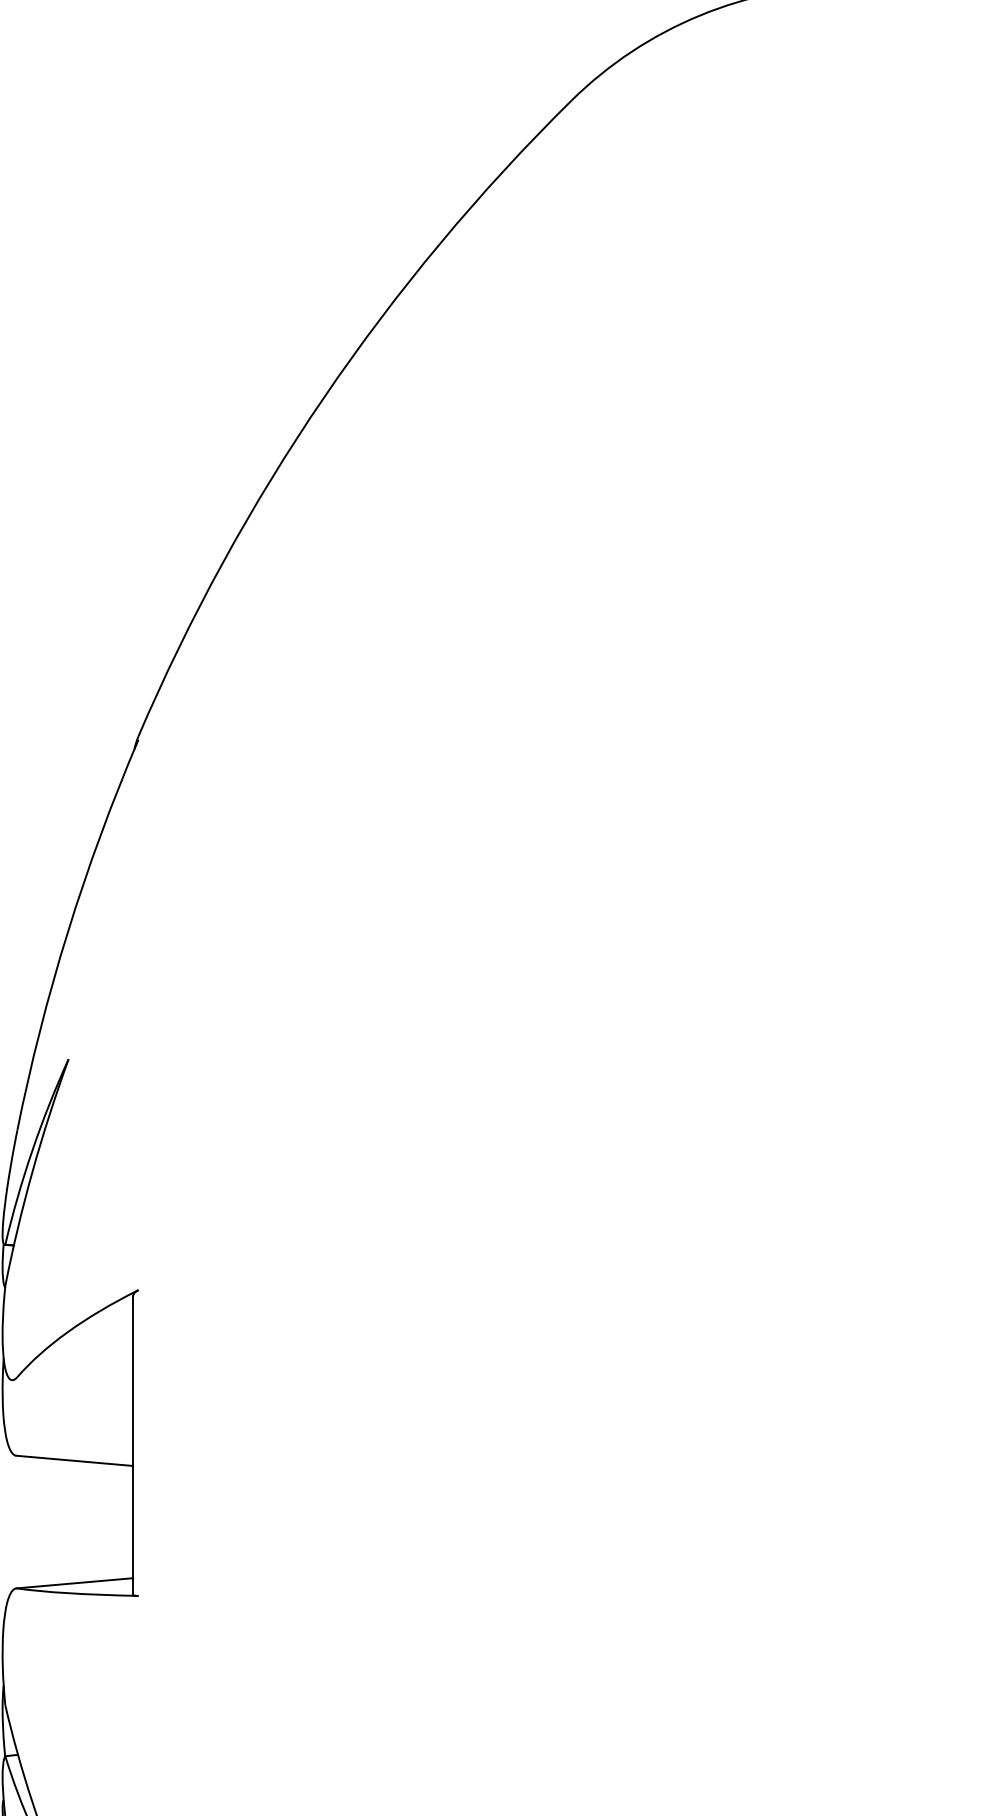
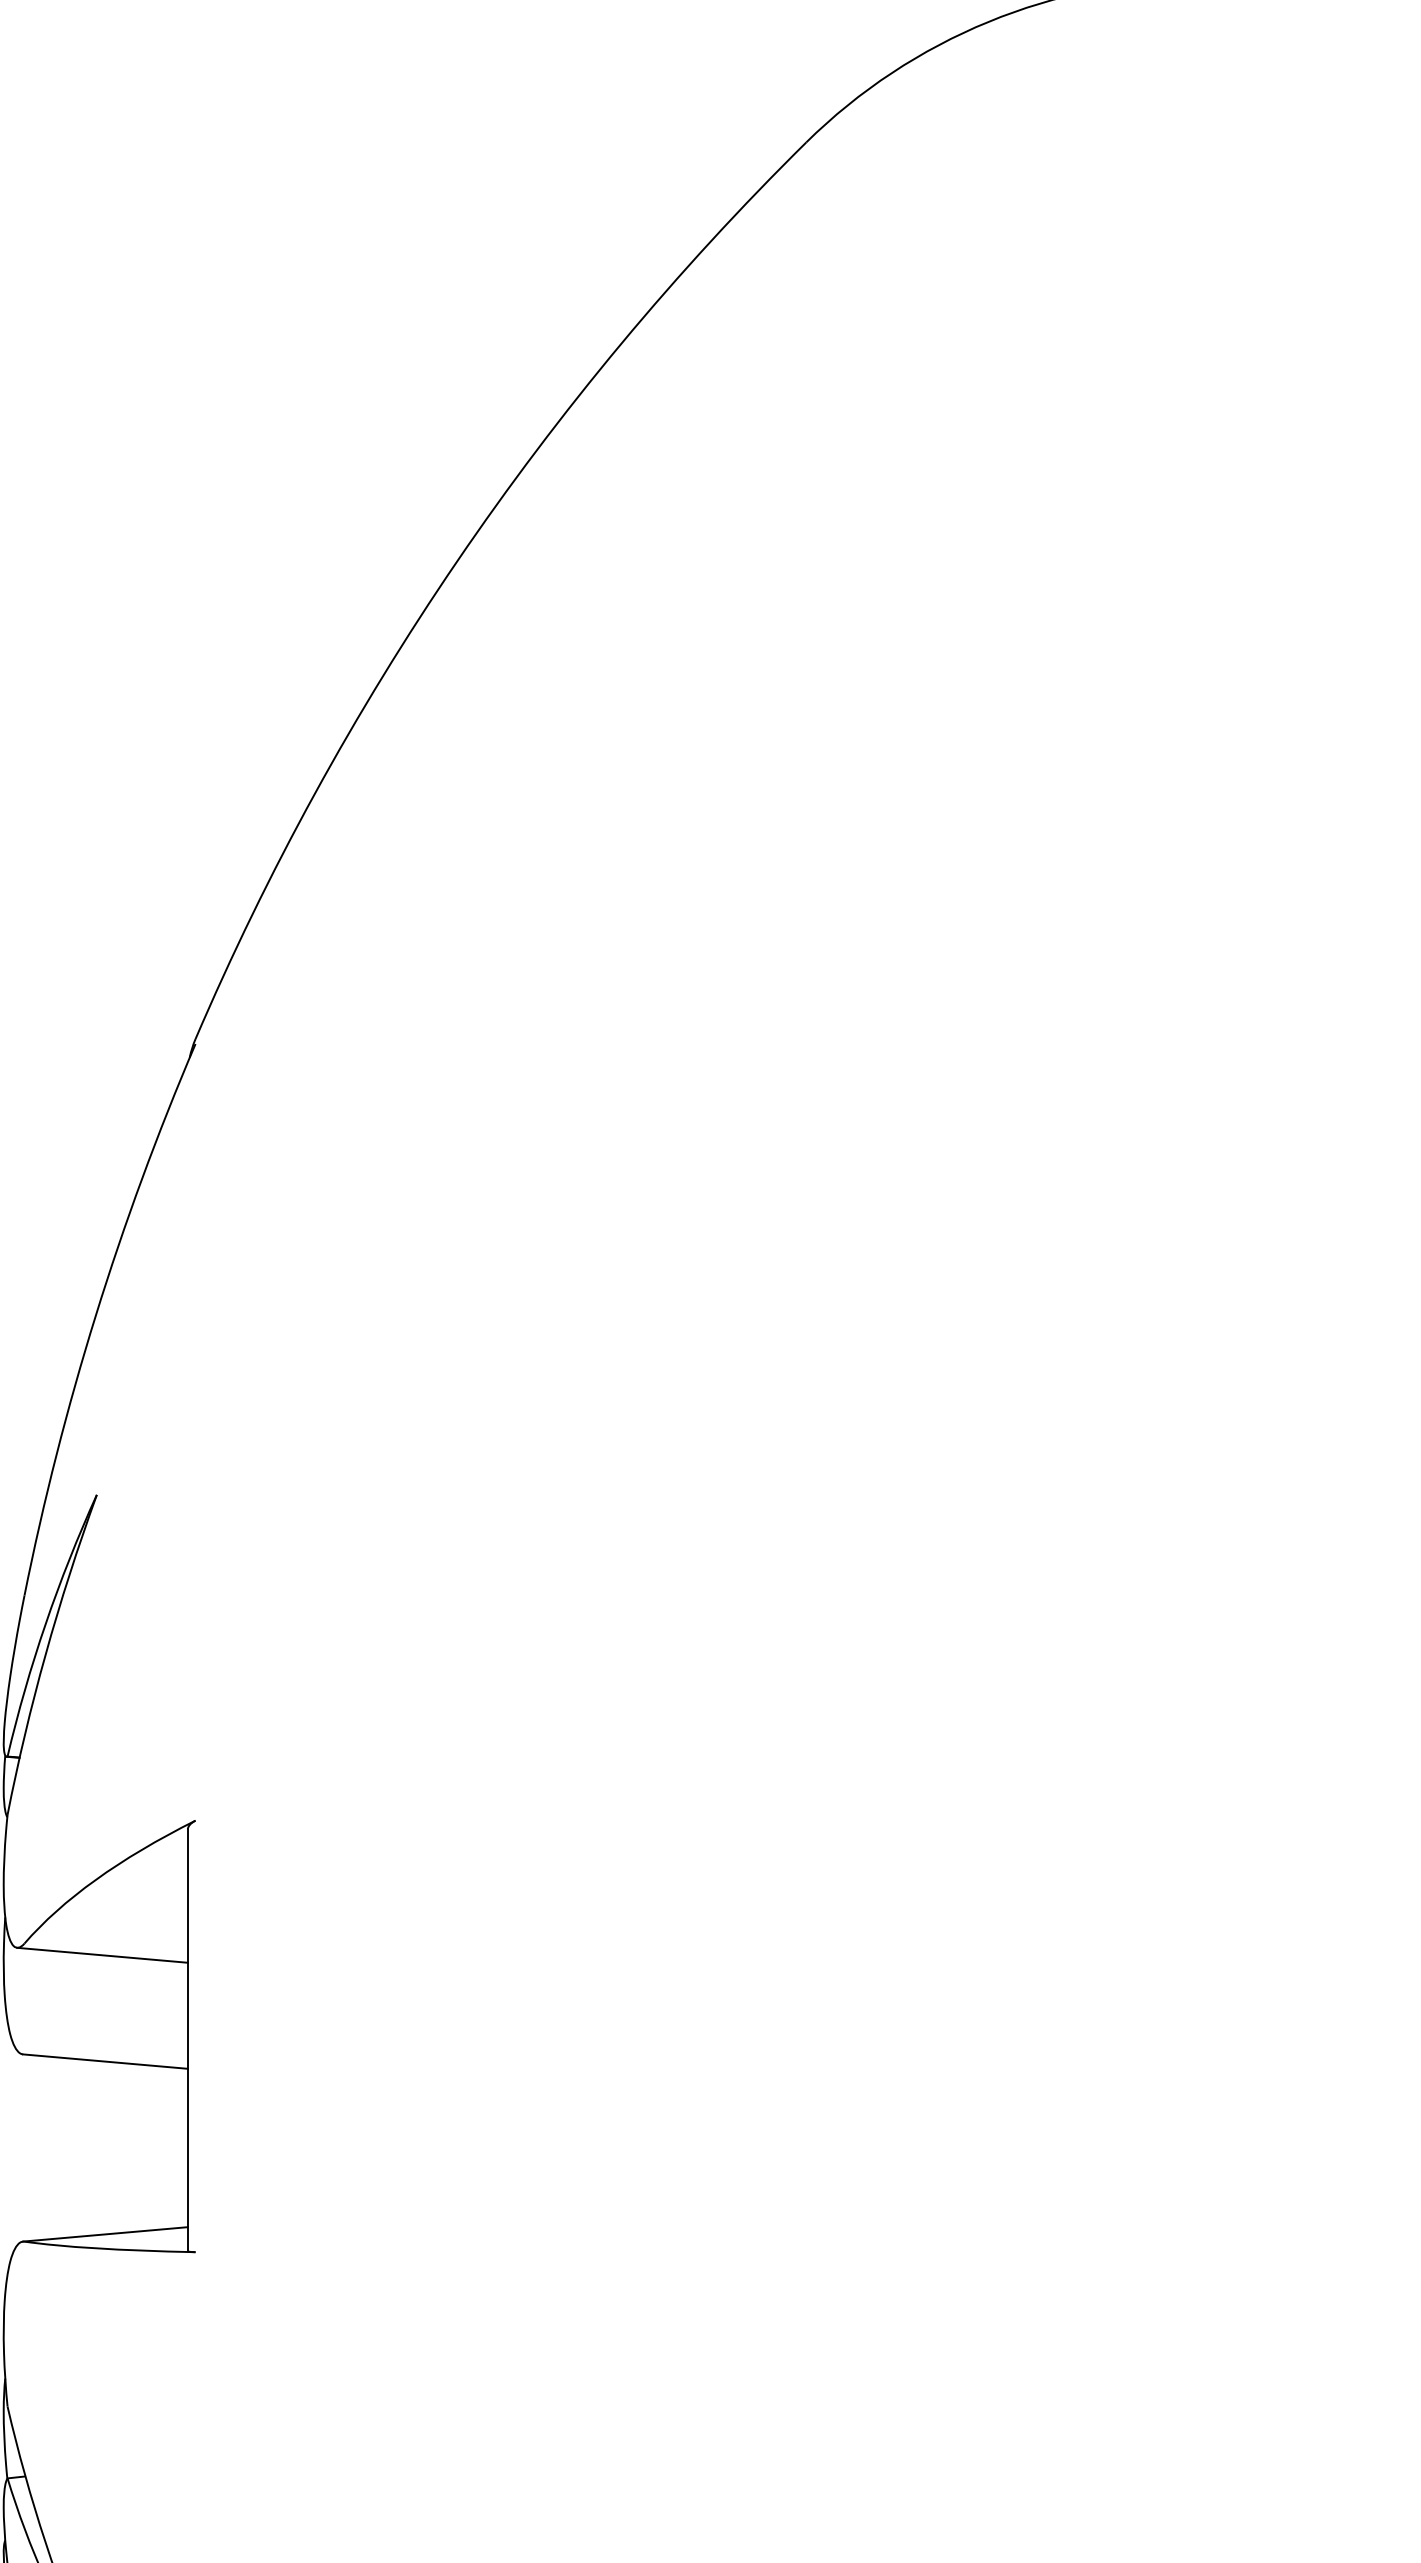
line: (72, 1384) -> (102, 1954), added

